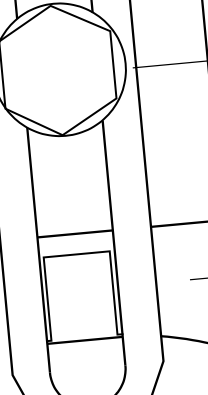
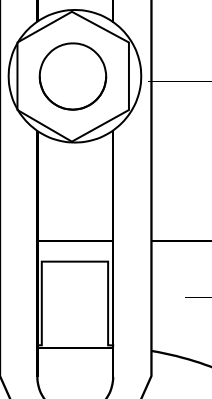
part: (57, 70) -> (72, 76), added

